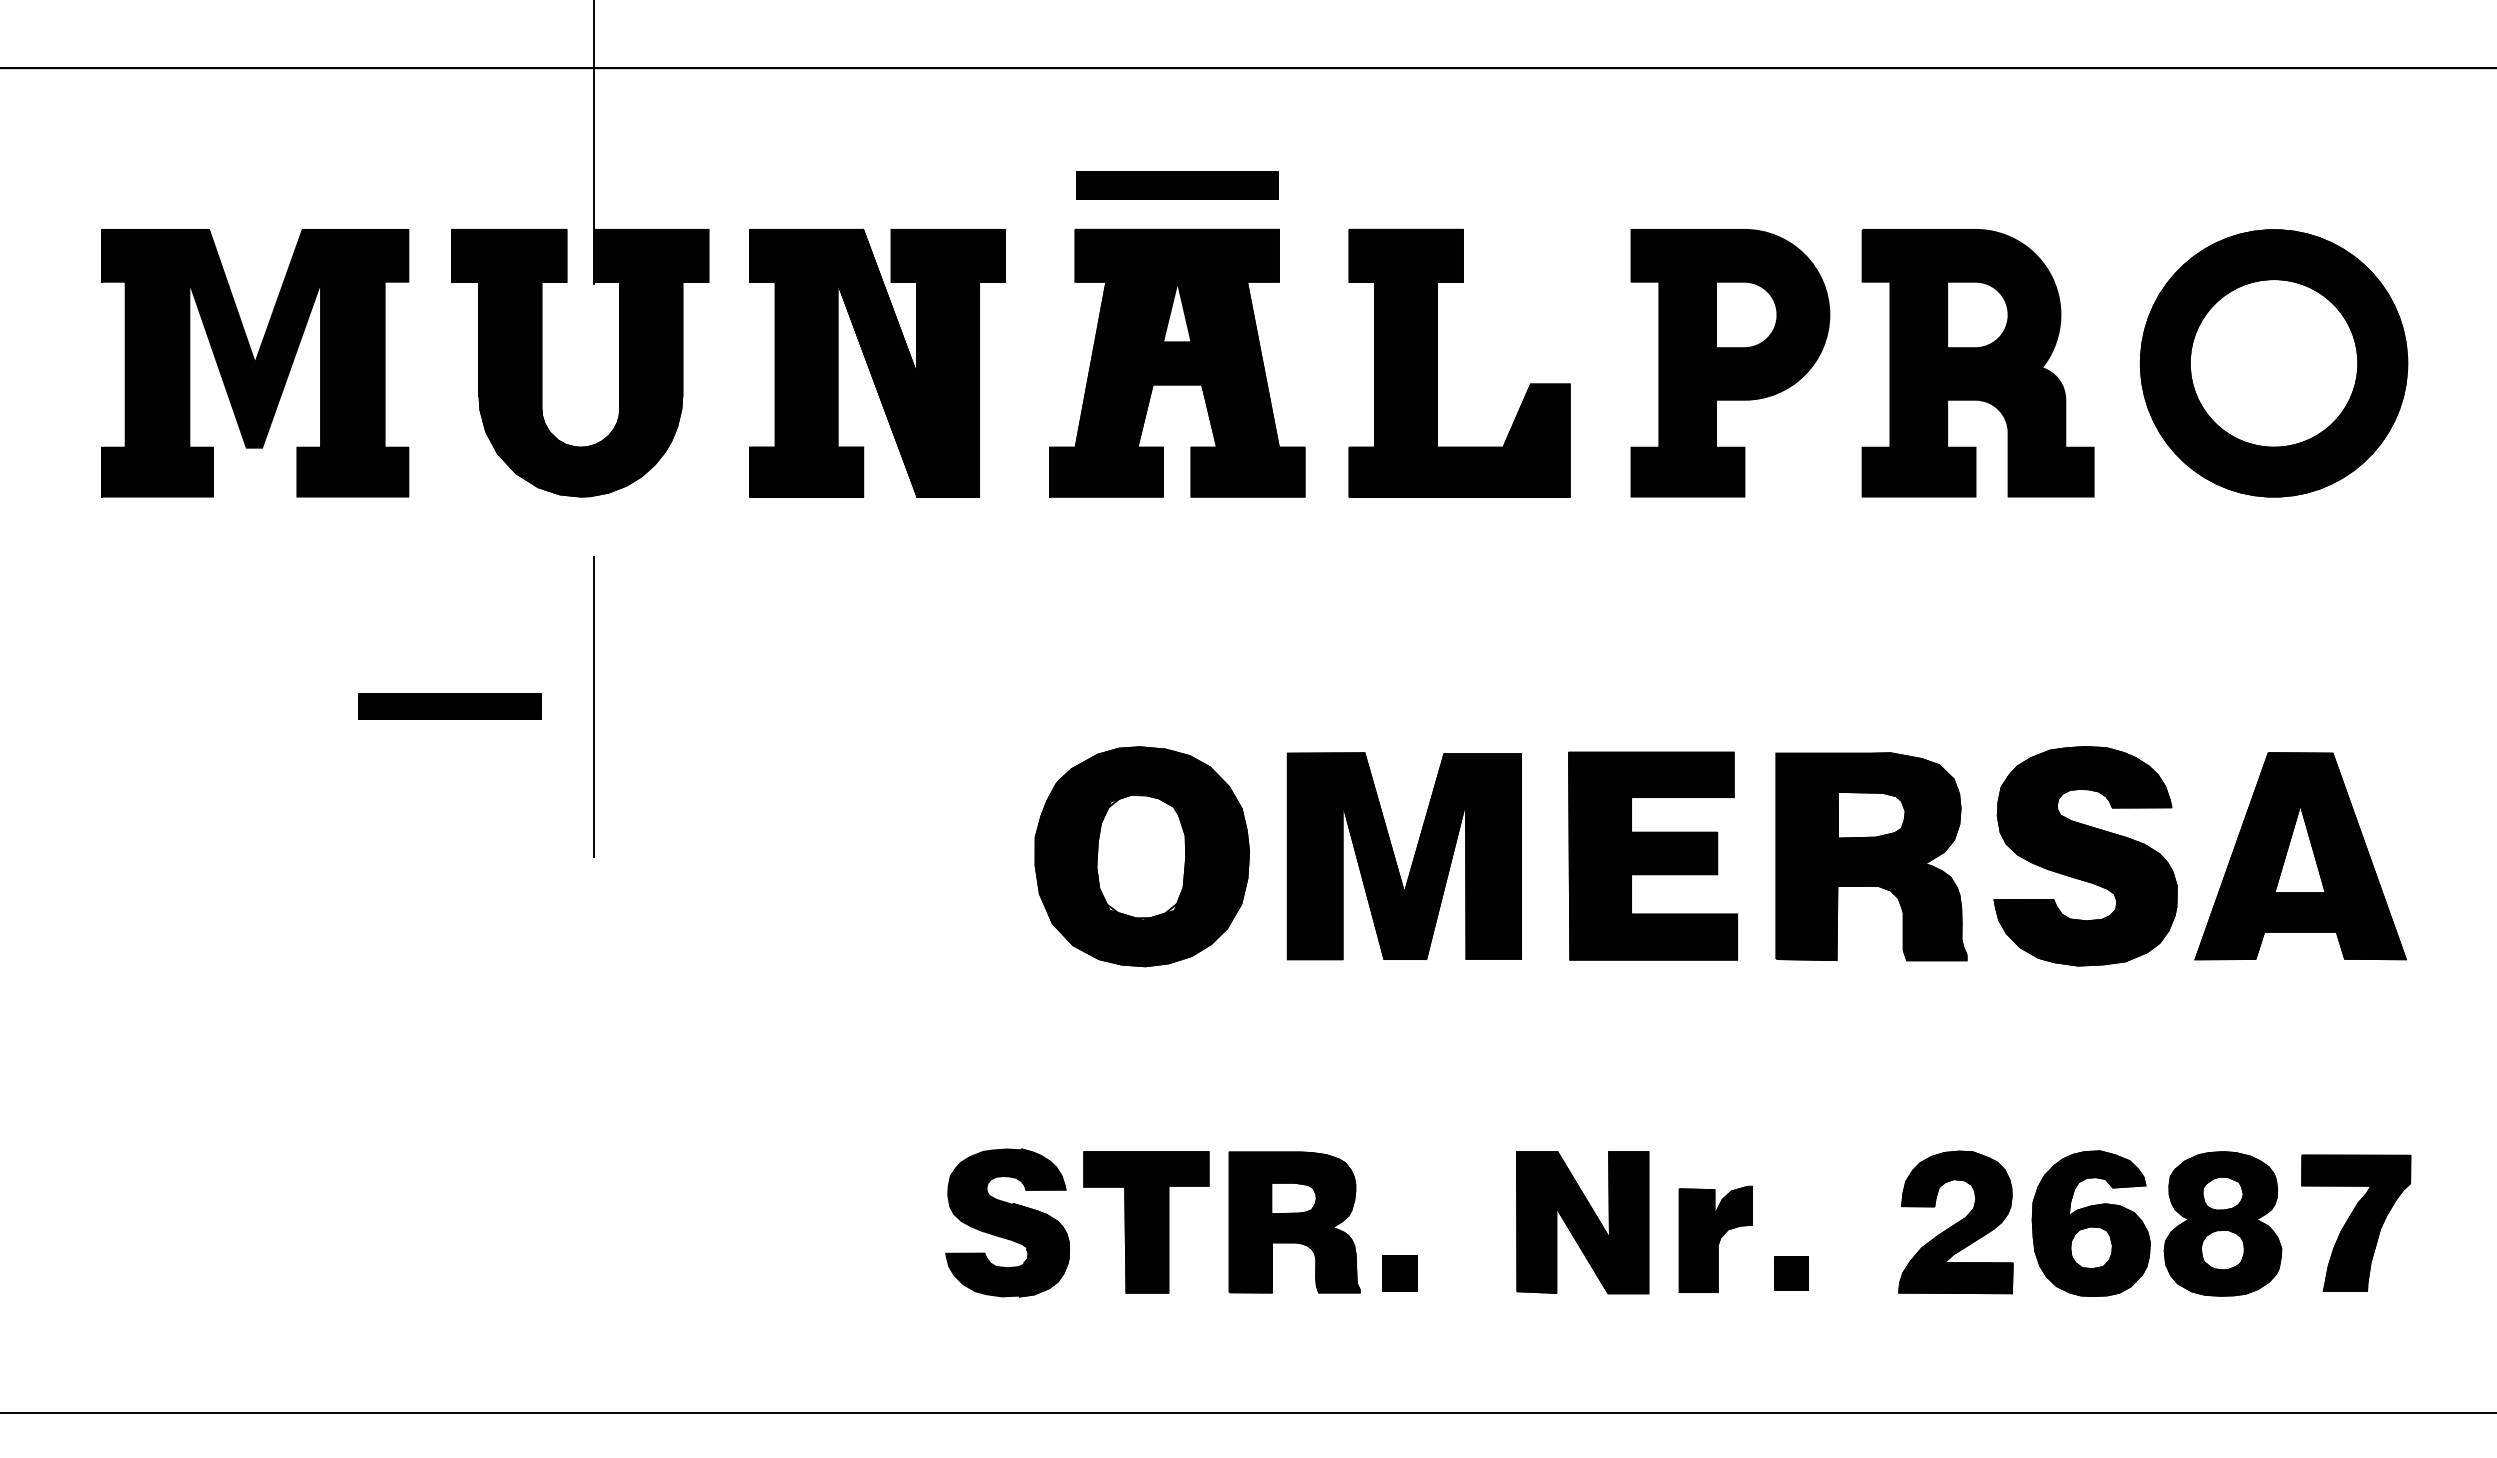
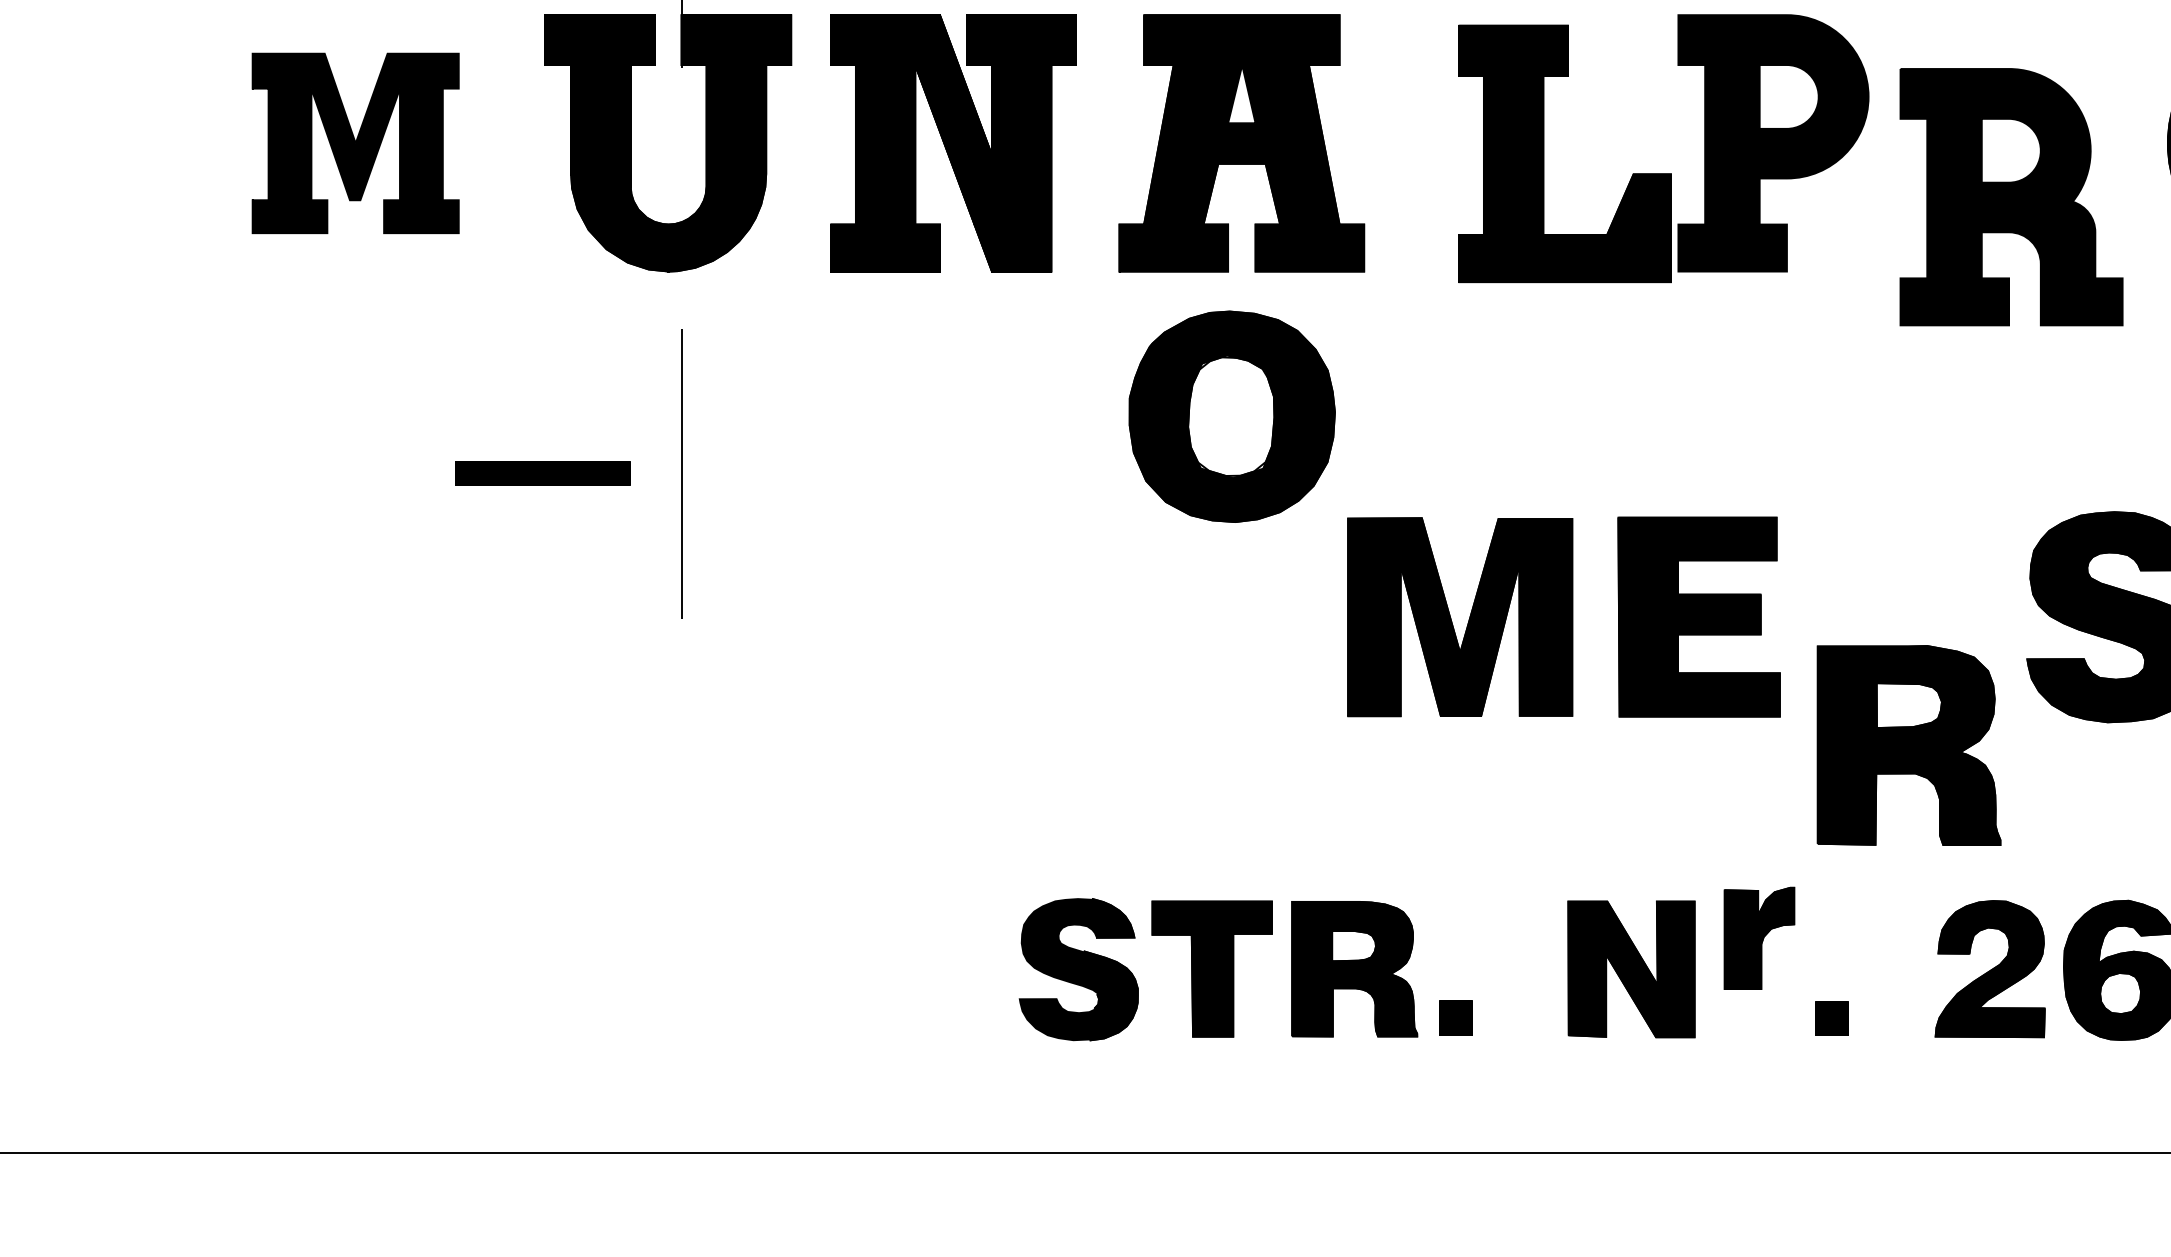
part: (1437, 362) -> (1543, 153), moved
part: (255, 363) -> (355, 143), size x0.7
part: (1977, 363) -> (2010, 197), moved
part: (1142, 856) -> (1232, 416), moved
part: (1871, 856) -> (1909, 745), moved
part: (1715, 1238) -> (1759, 937), moved

